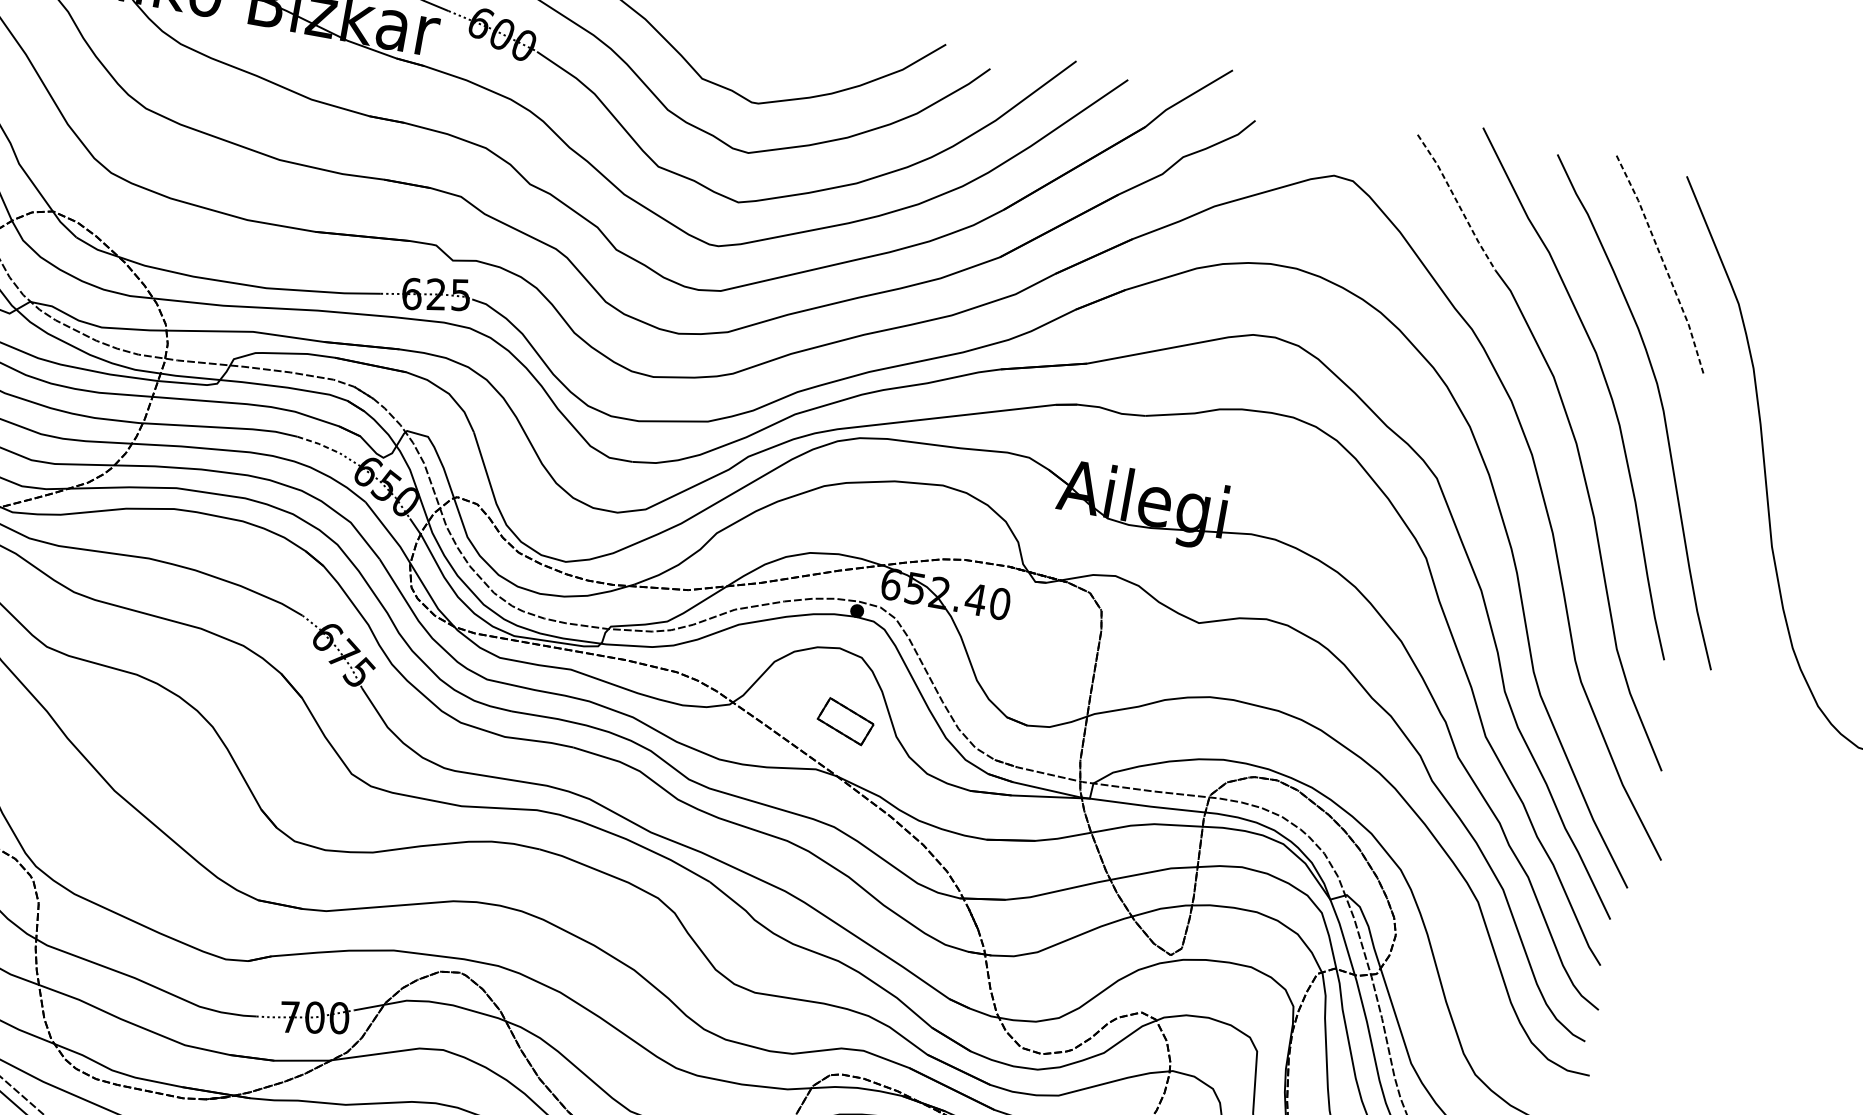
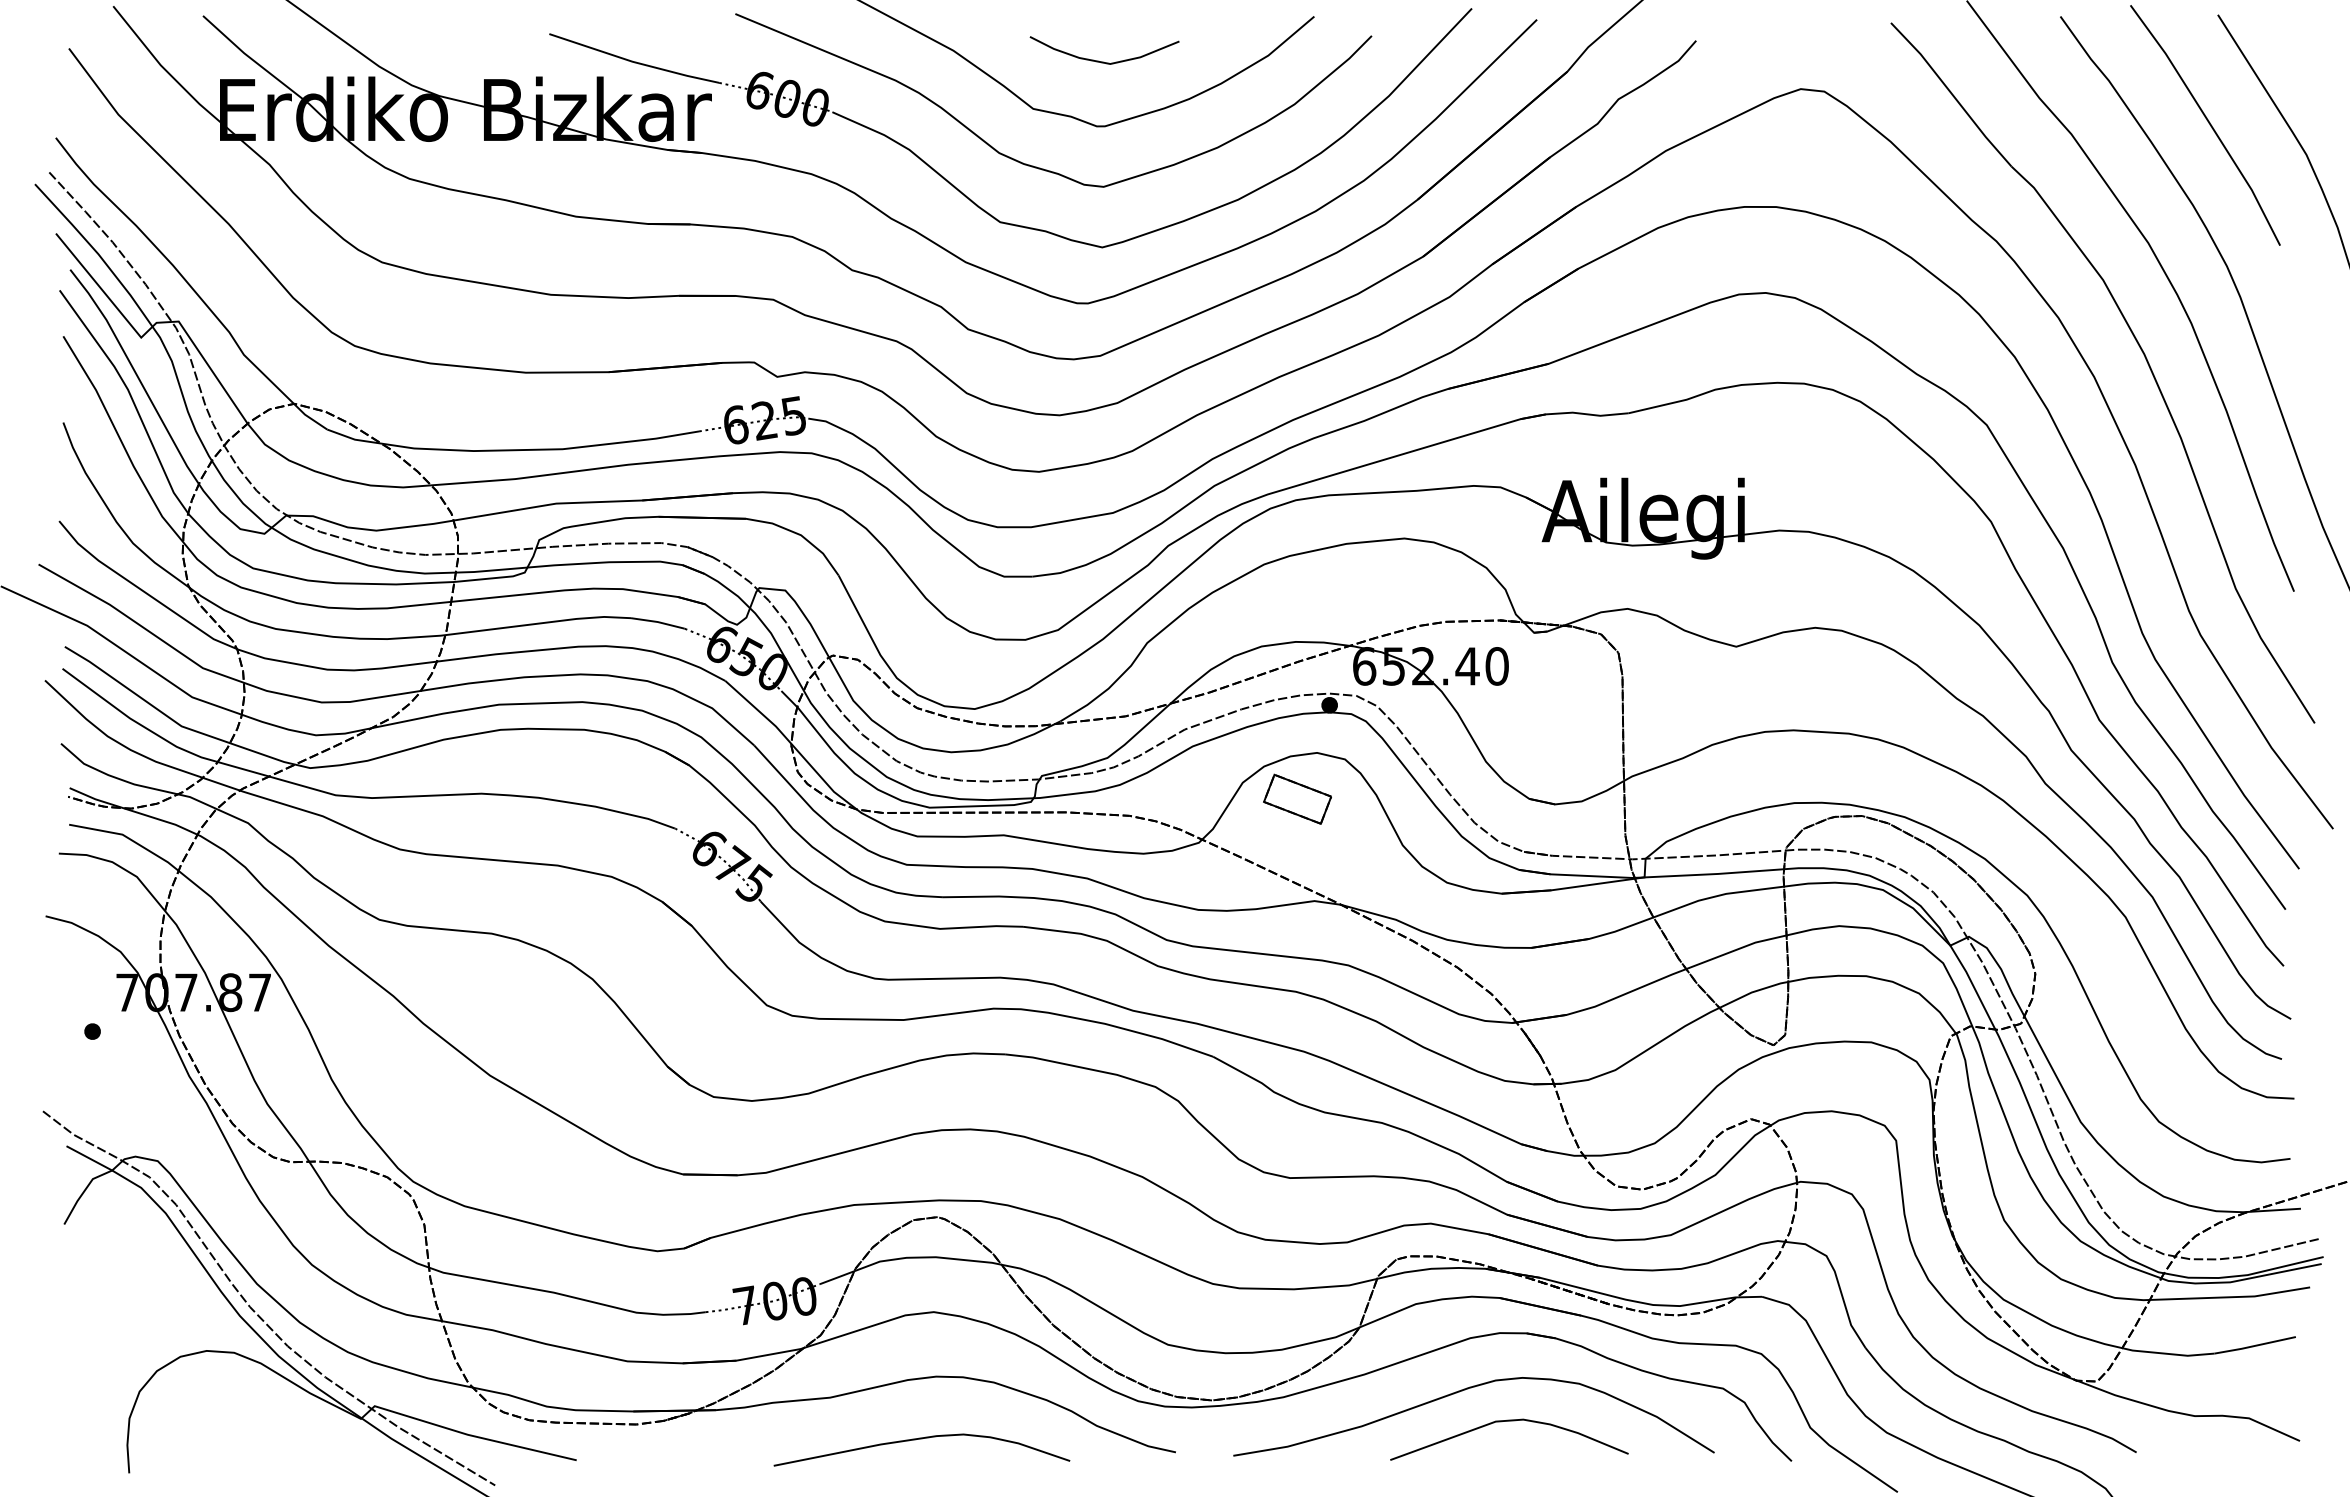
curve: (766, 50) -> (1103, 61), added
line: (1457, 202) -> (1952, 94), dashed -> solid
line: (1663, 264) -> (2209, 123), dashed -> solid
line: (318, 444) -> (657, 622), dashed -> solid
part: (845, 720) -> (1297, 798), moved

